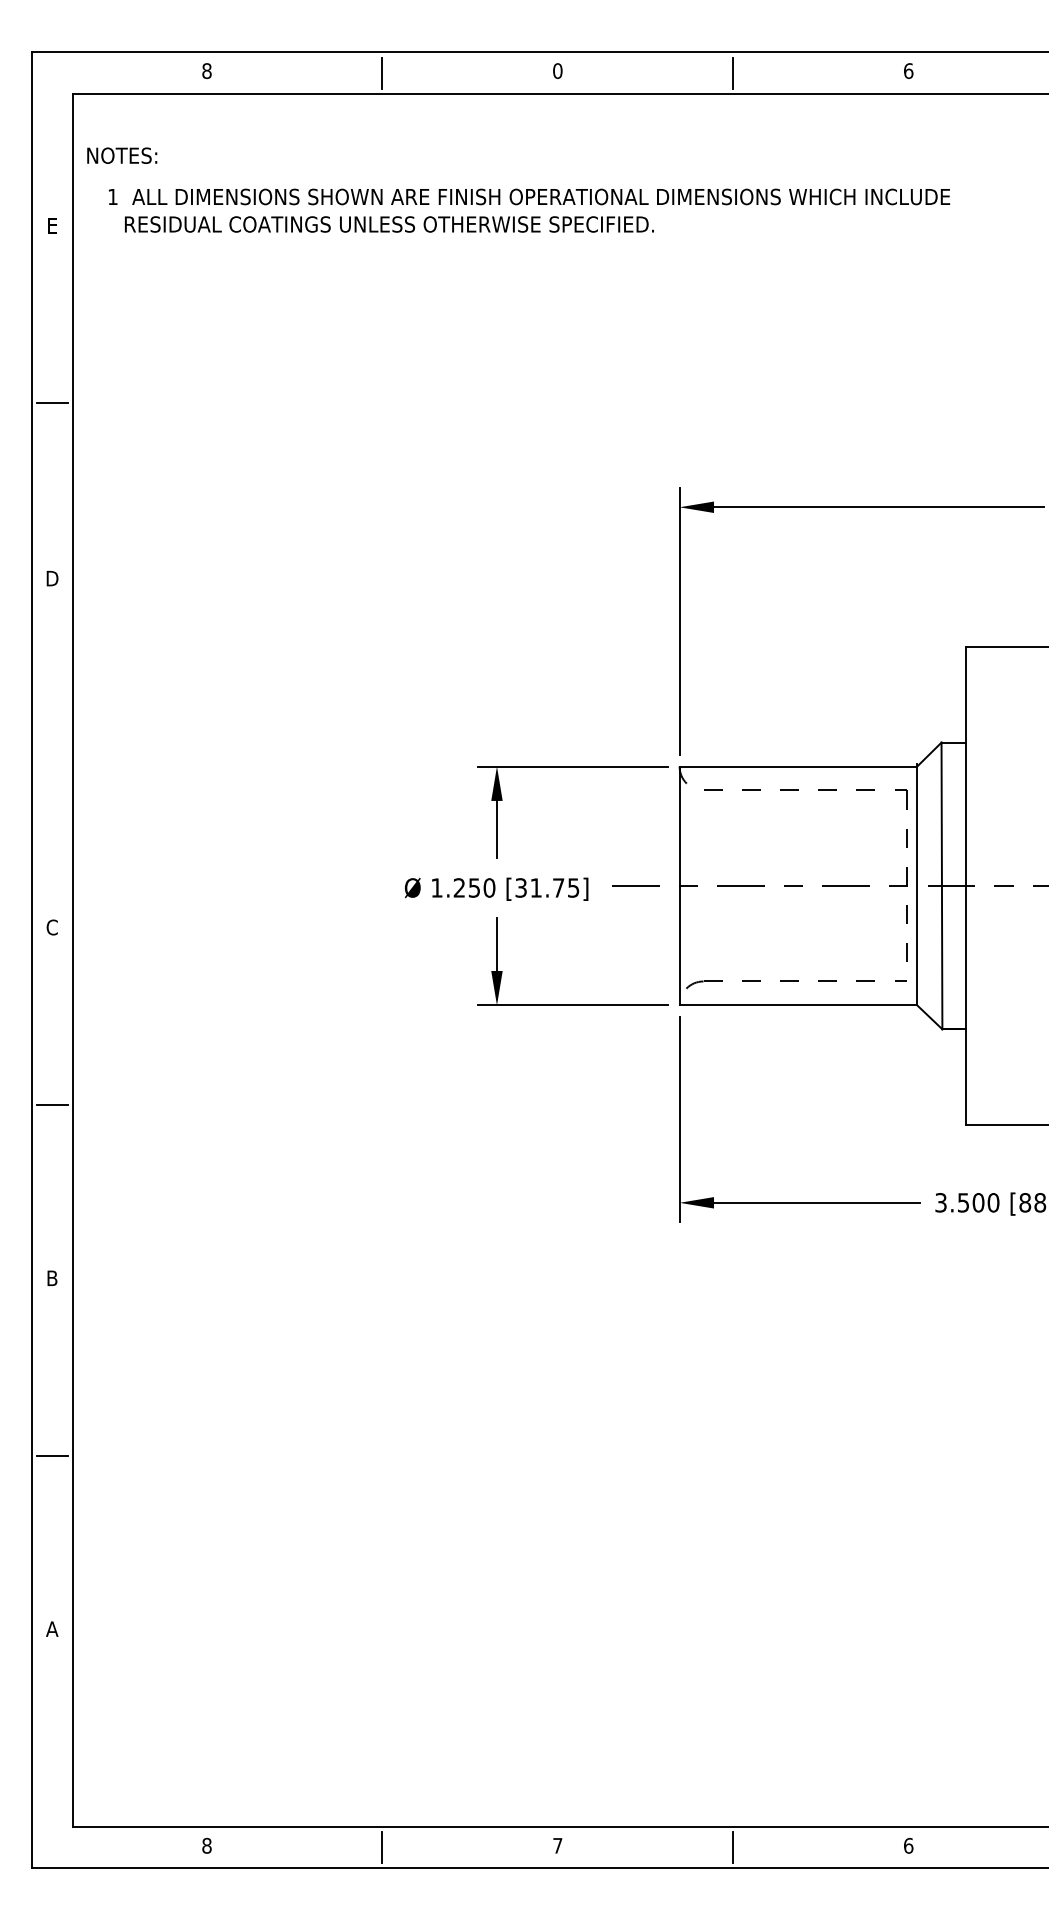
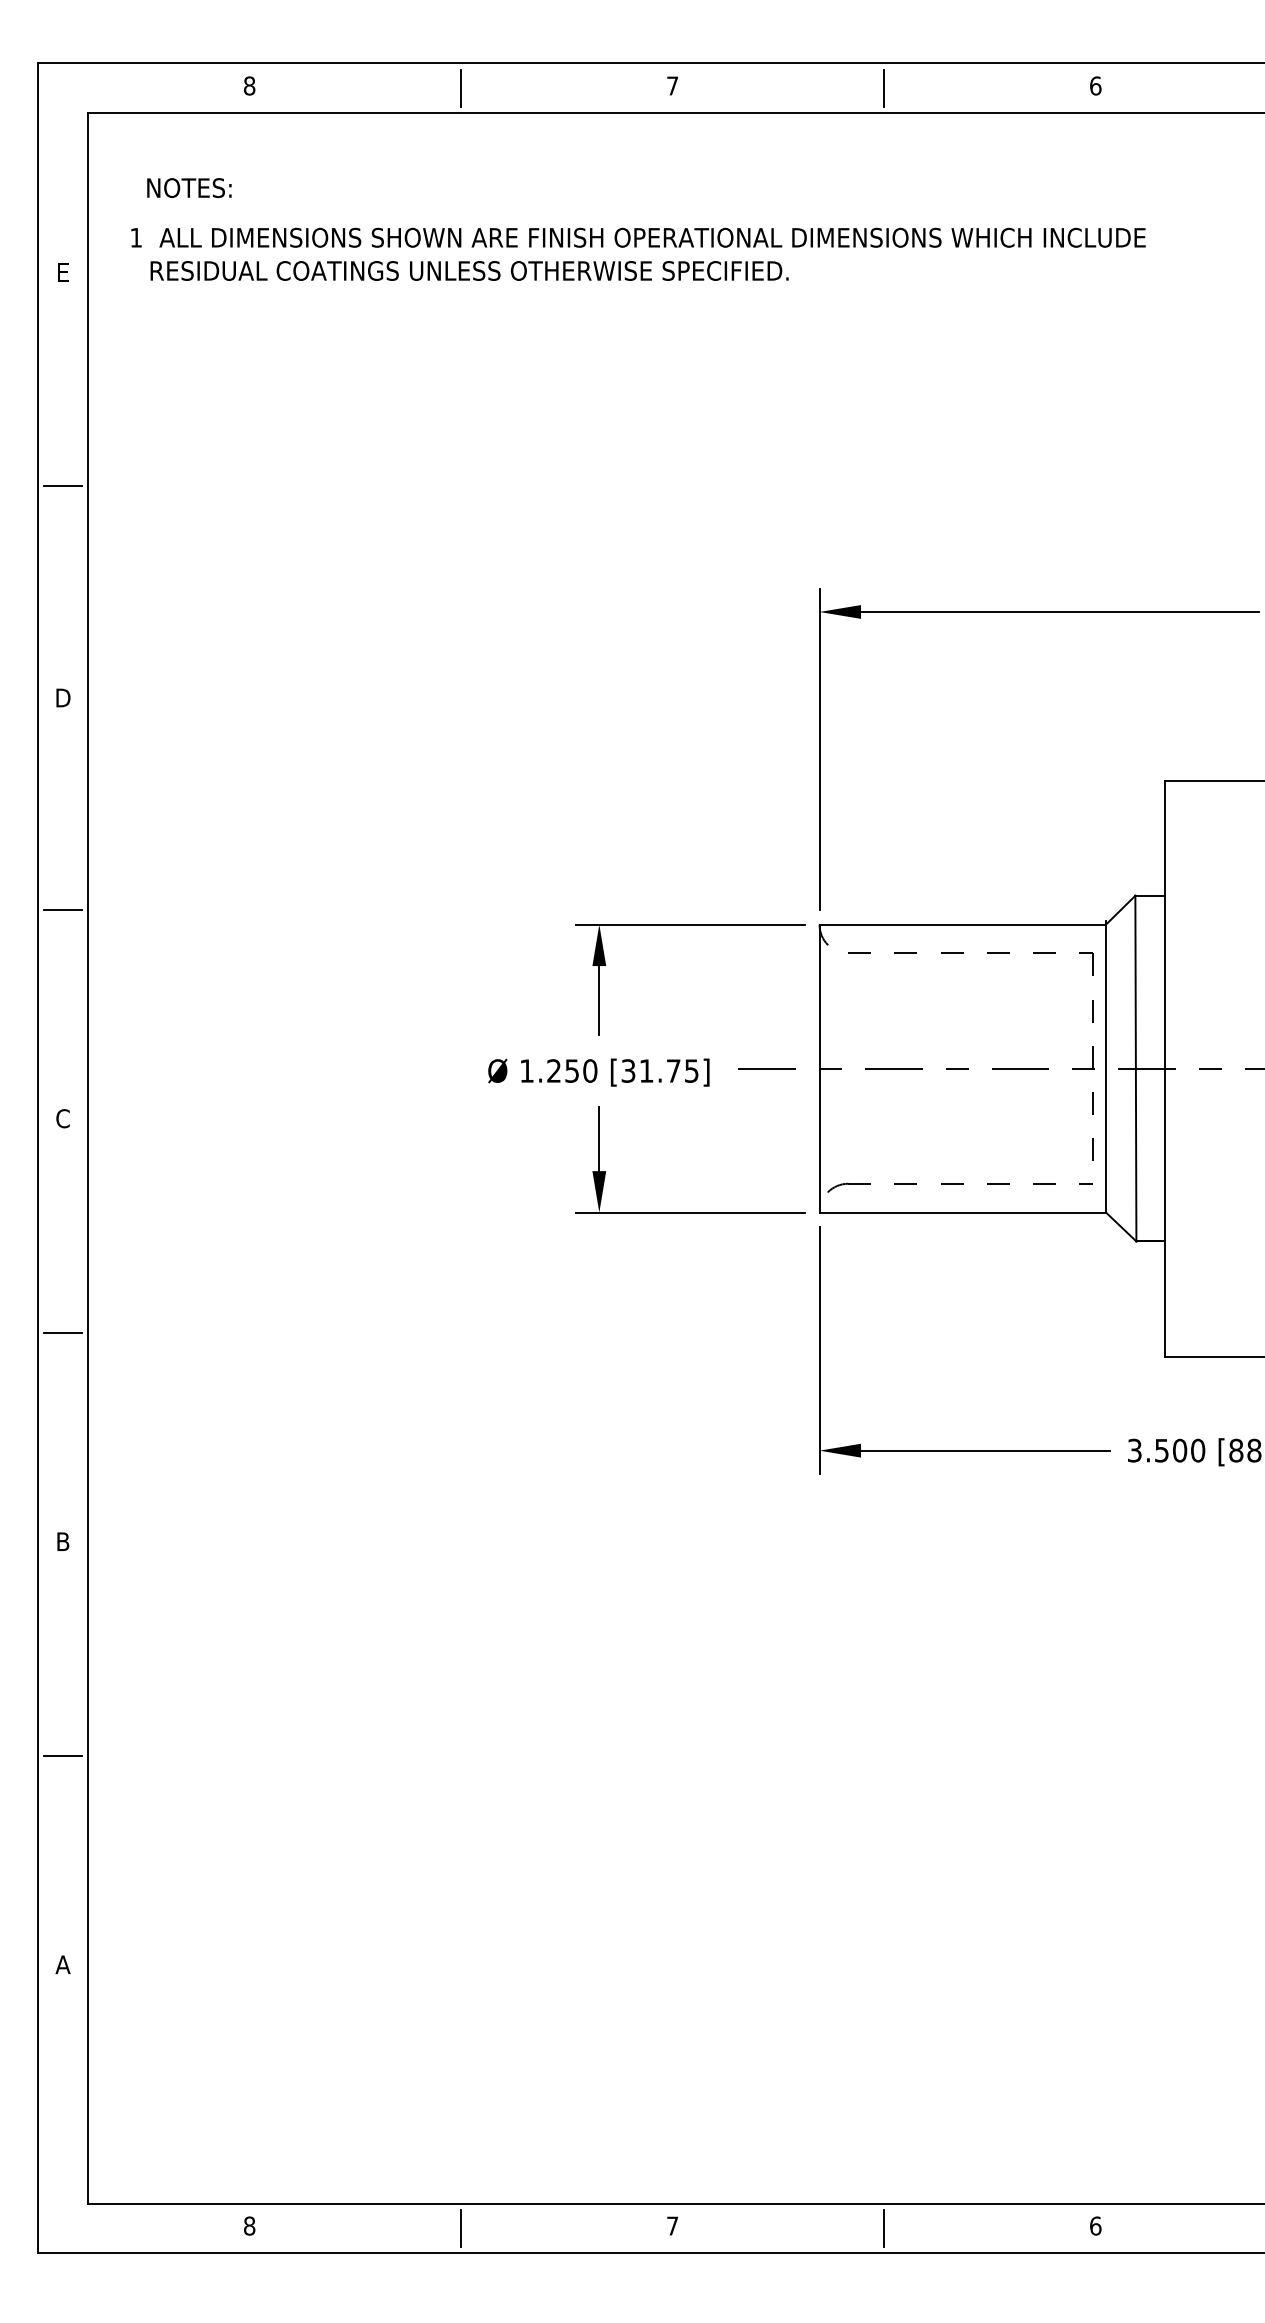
text: (557, 70) -> (672, 85), 0 -> 7
text: (122, 156) -> (189, 188), moved
line: (51, 754) -> (62, 909), added

